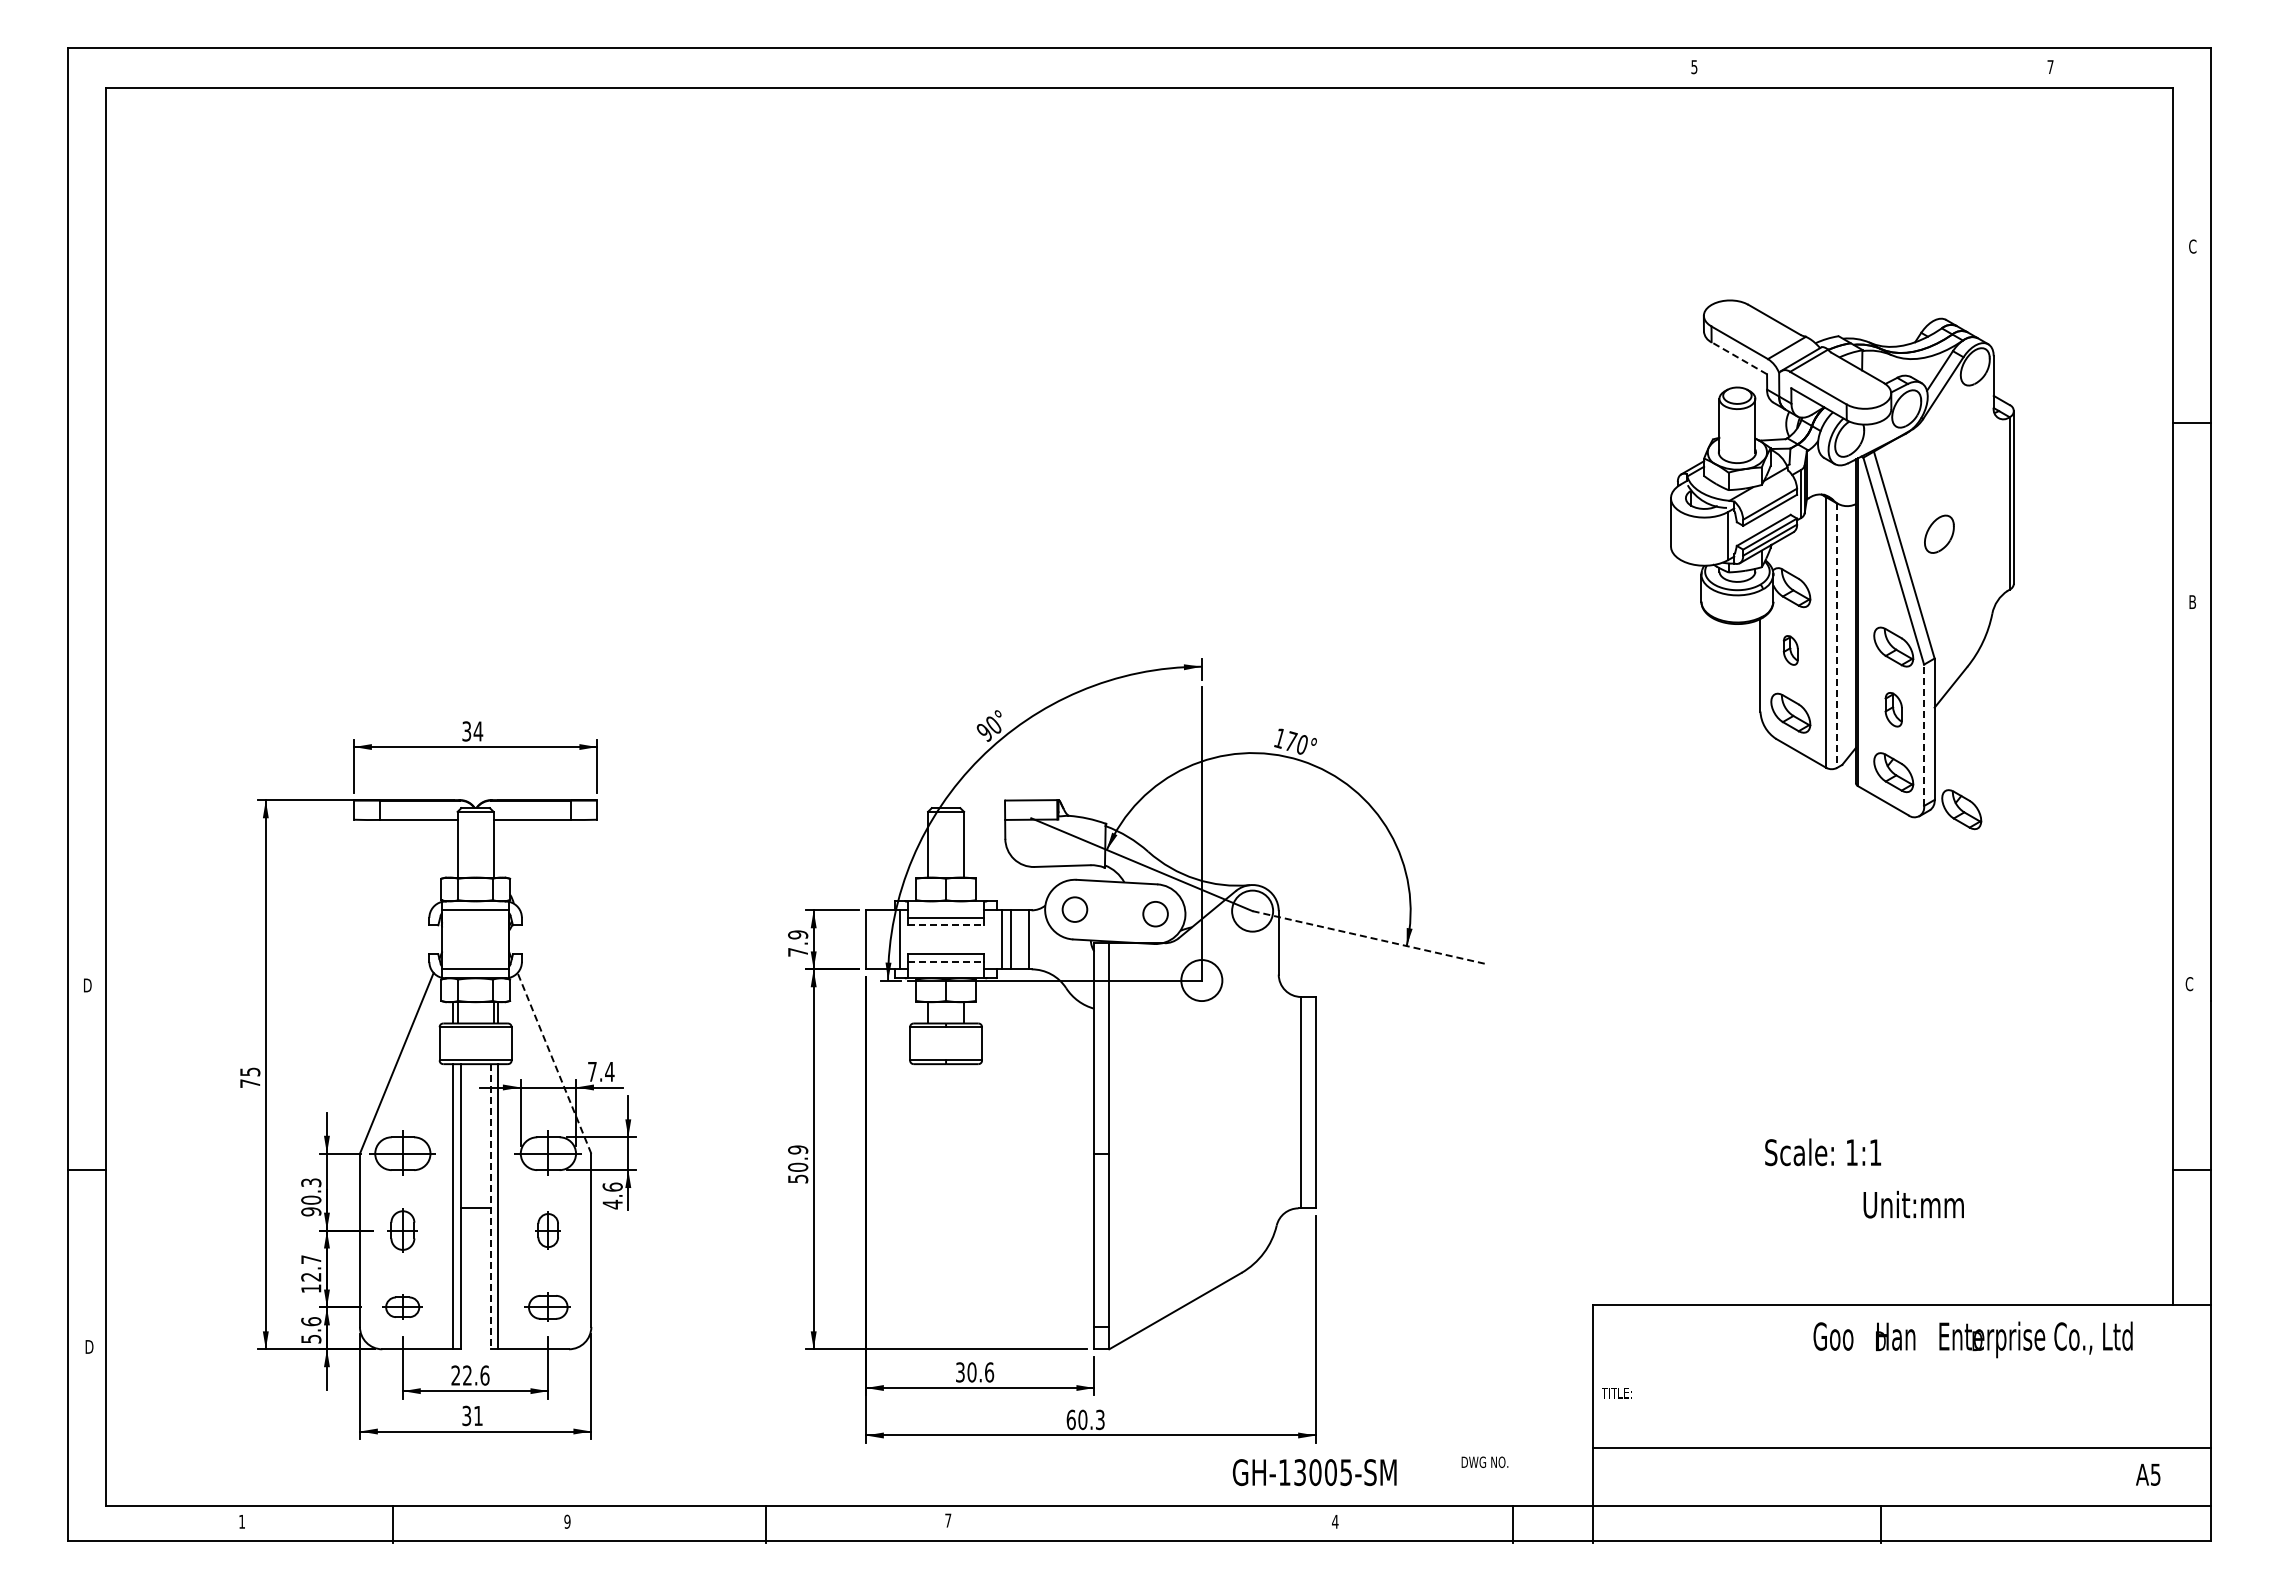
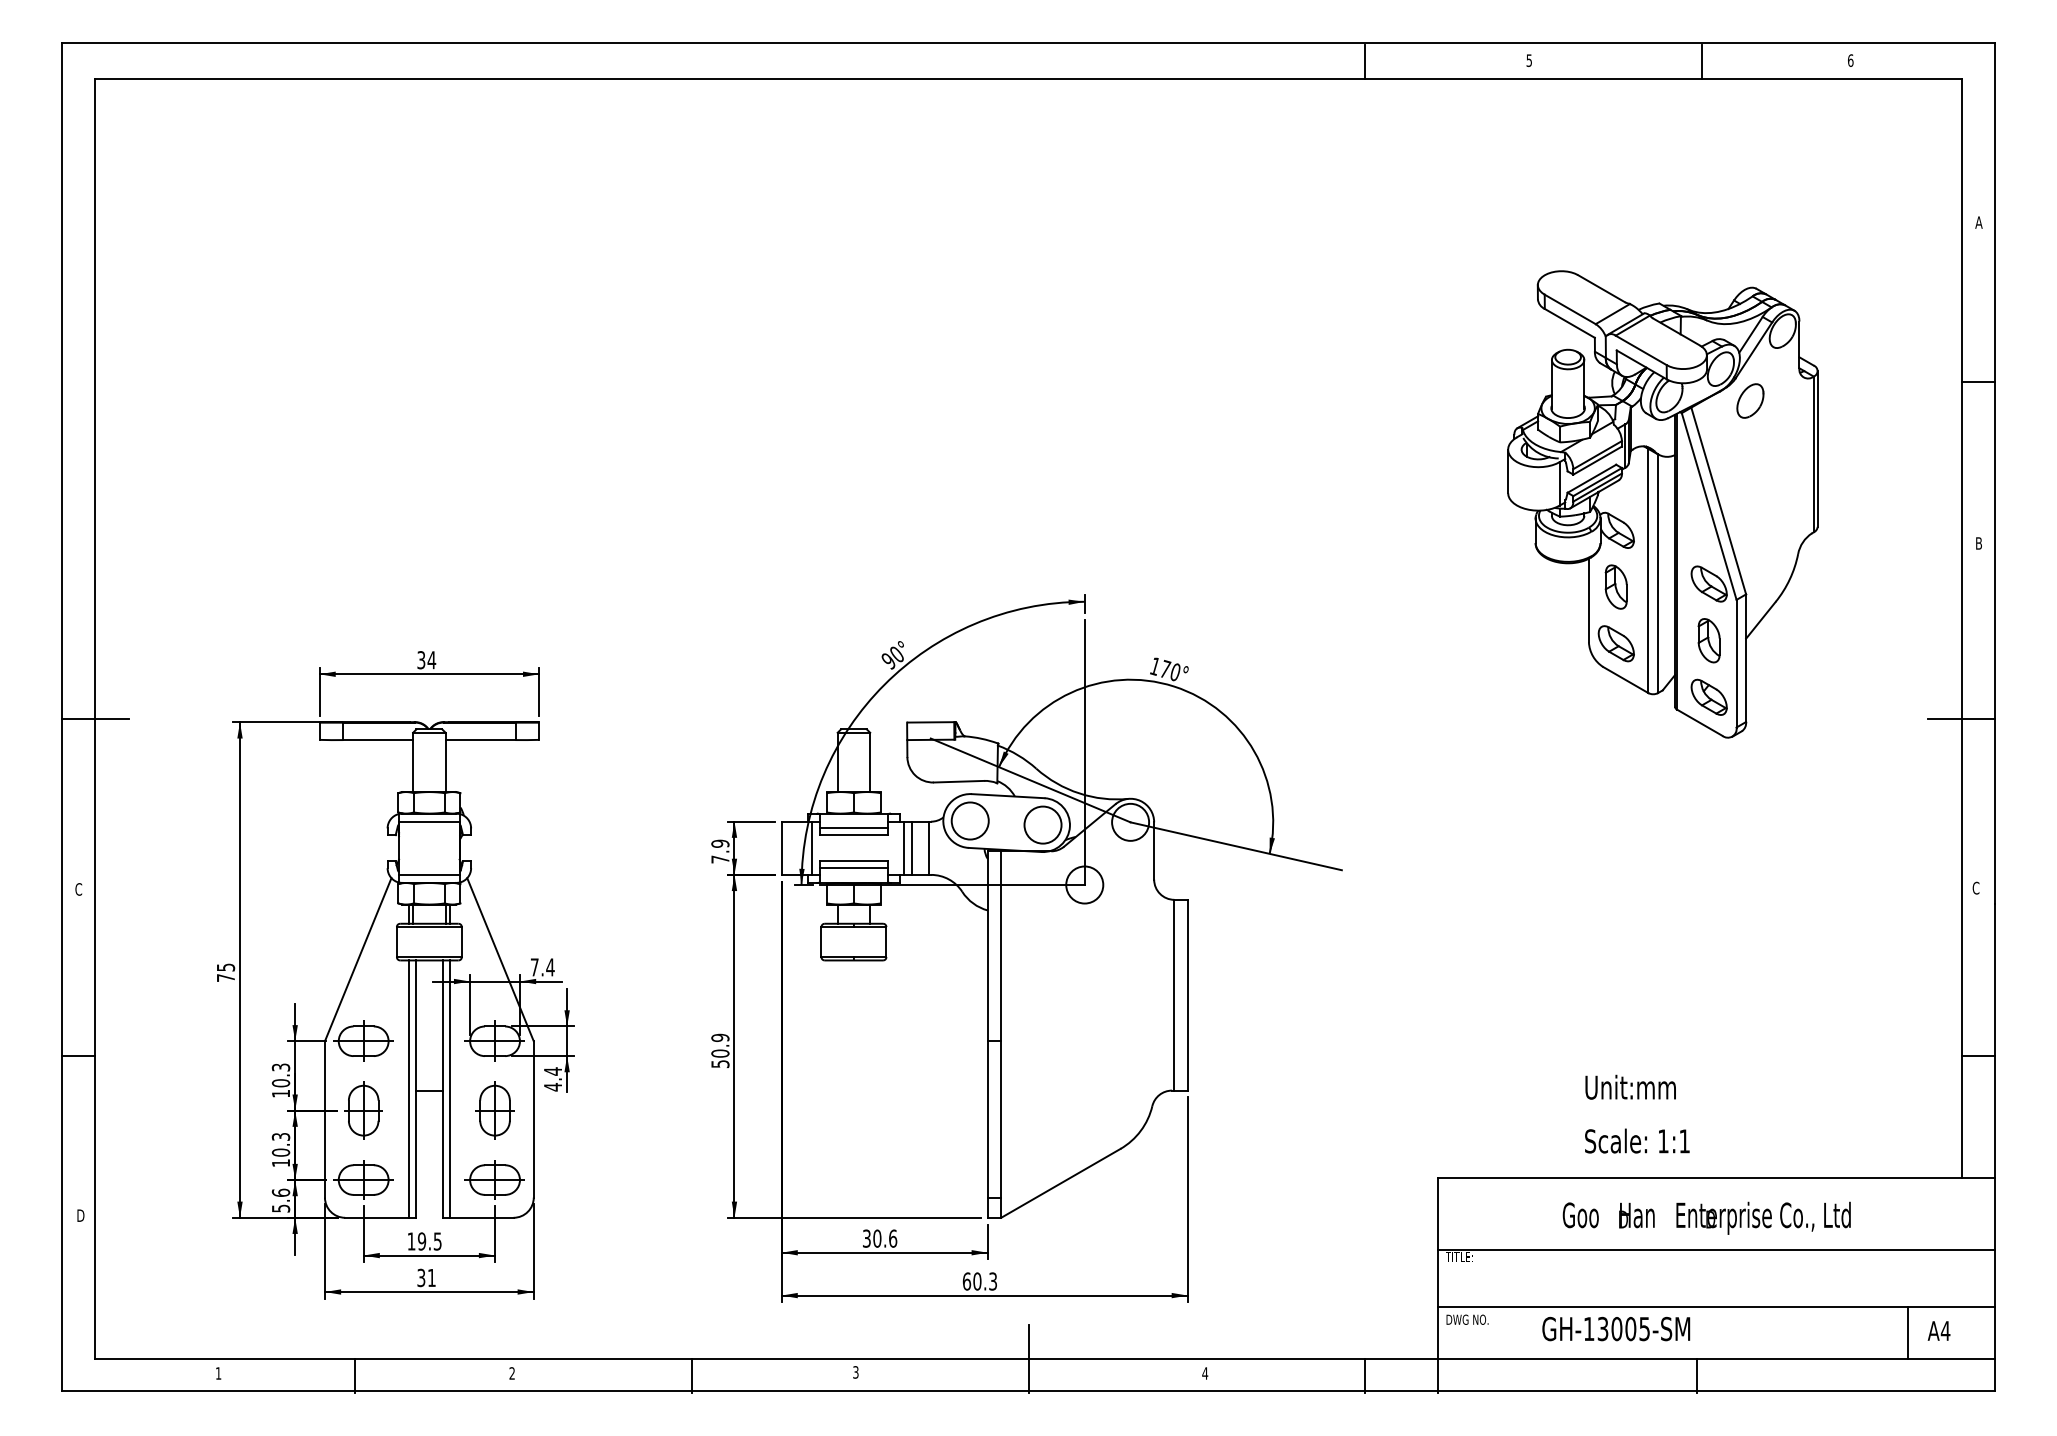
text: (2050, 67) -> (1850, 60), 7 -> 6
line: (1512, 68) -> (1365, 61), added
line: (1885, 68) -> (1701, 61), added
text: (2192, 246) -> (1978, 222), C -> A
line: (1738, 358) -> (1569, 323), dashed -> solid
part: (1939, 533) -> (1750, 400), moved
line: (1837, 636) -> (1658, 574), dashed -> solid
part: (1790, 650) -> (1616, 587), size x1.67
part: (1893, 709) -> (1708, 640), size x1.43
line: (1924, 735) -> (1736, 663), dashed -> solid
line: (105, 796) -> (95, 718), added
line: (2172, 796) -> (1960, 718), added
part: (1961, 809) -> (1770, 730), removed
circle: (1074, 909) -> (969, 820), size x1.67
circle: (1155, 913) -> (1042, 824), size x1.67
line: (946, 925) -> (854, 835), dashed -> solid
line: (1370, 937) -> (1236, 846), dashed -> solid
line: (946, 961) -> (854, 867), dashed -> solid
text: (87, 985) -> (79, 889), D -> C
line: (554, 1063) -> (500, 959), dashed -> solid
text: (1823, 1152) -> (1637, 1141), moved
text: (612, 1187) -> (552, 1071), 4.6 -> 4.4
text: (1913, 1204) -> (1630, 1087), moved
line: (490, 1206) -> (442, 1088), dashed -> solid
text: (311, 1211) -> (281, 1093), 90.3 -> 10.3
part: (402, 1230) -> (363, 1110), size x1.43
part: (547, 1230) -> (494, 1110), size x1.67
text: (311, 1268) -> (281, 1144), 12.7 -> 10.3
part: (402, 1306) -> (363, 1179), size x1.67
part: (547, 1306) -> (494, 1179), size x1.43
text: (1972, 1339) -> (1706, 1217), moved
text: (470, 1375) -> (424, 1241), 22.6 -> 19.5
line: (1901, 1384) -> (1716, 1249), added
text: (1484, 1461) -> (1467, 1319), moved
text: (1314, 1472) -> (1616, 1328), moved
text: (2155, 1474) -> (1945, 1330), A5 -> A4
line: (2113, 1476) -> (1907, 1332), added
line: (1139, 1505) -> (1028, 1358), added
text: (948, 1520) -> (856, 1372), 7 -> 3
text: (567, 1521) -> (512, 1373), 9 -> 2

